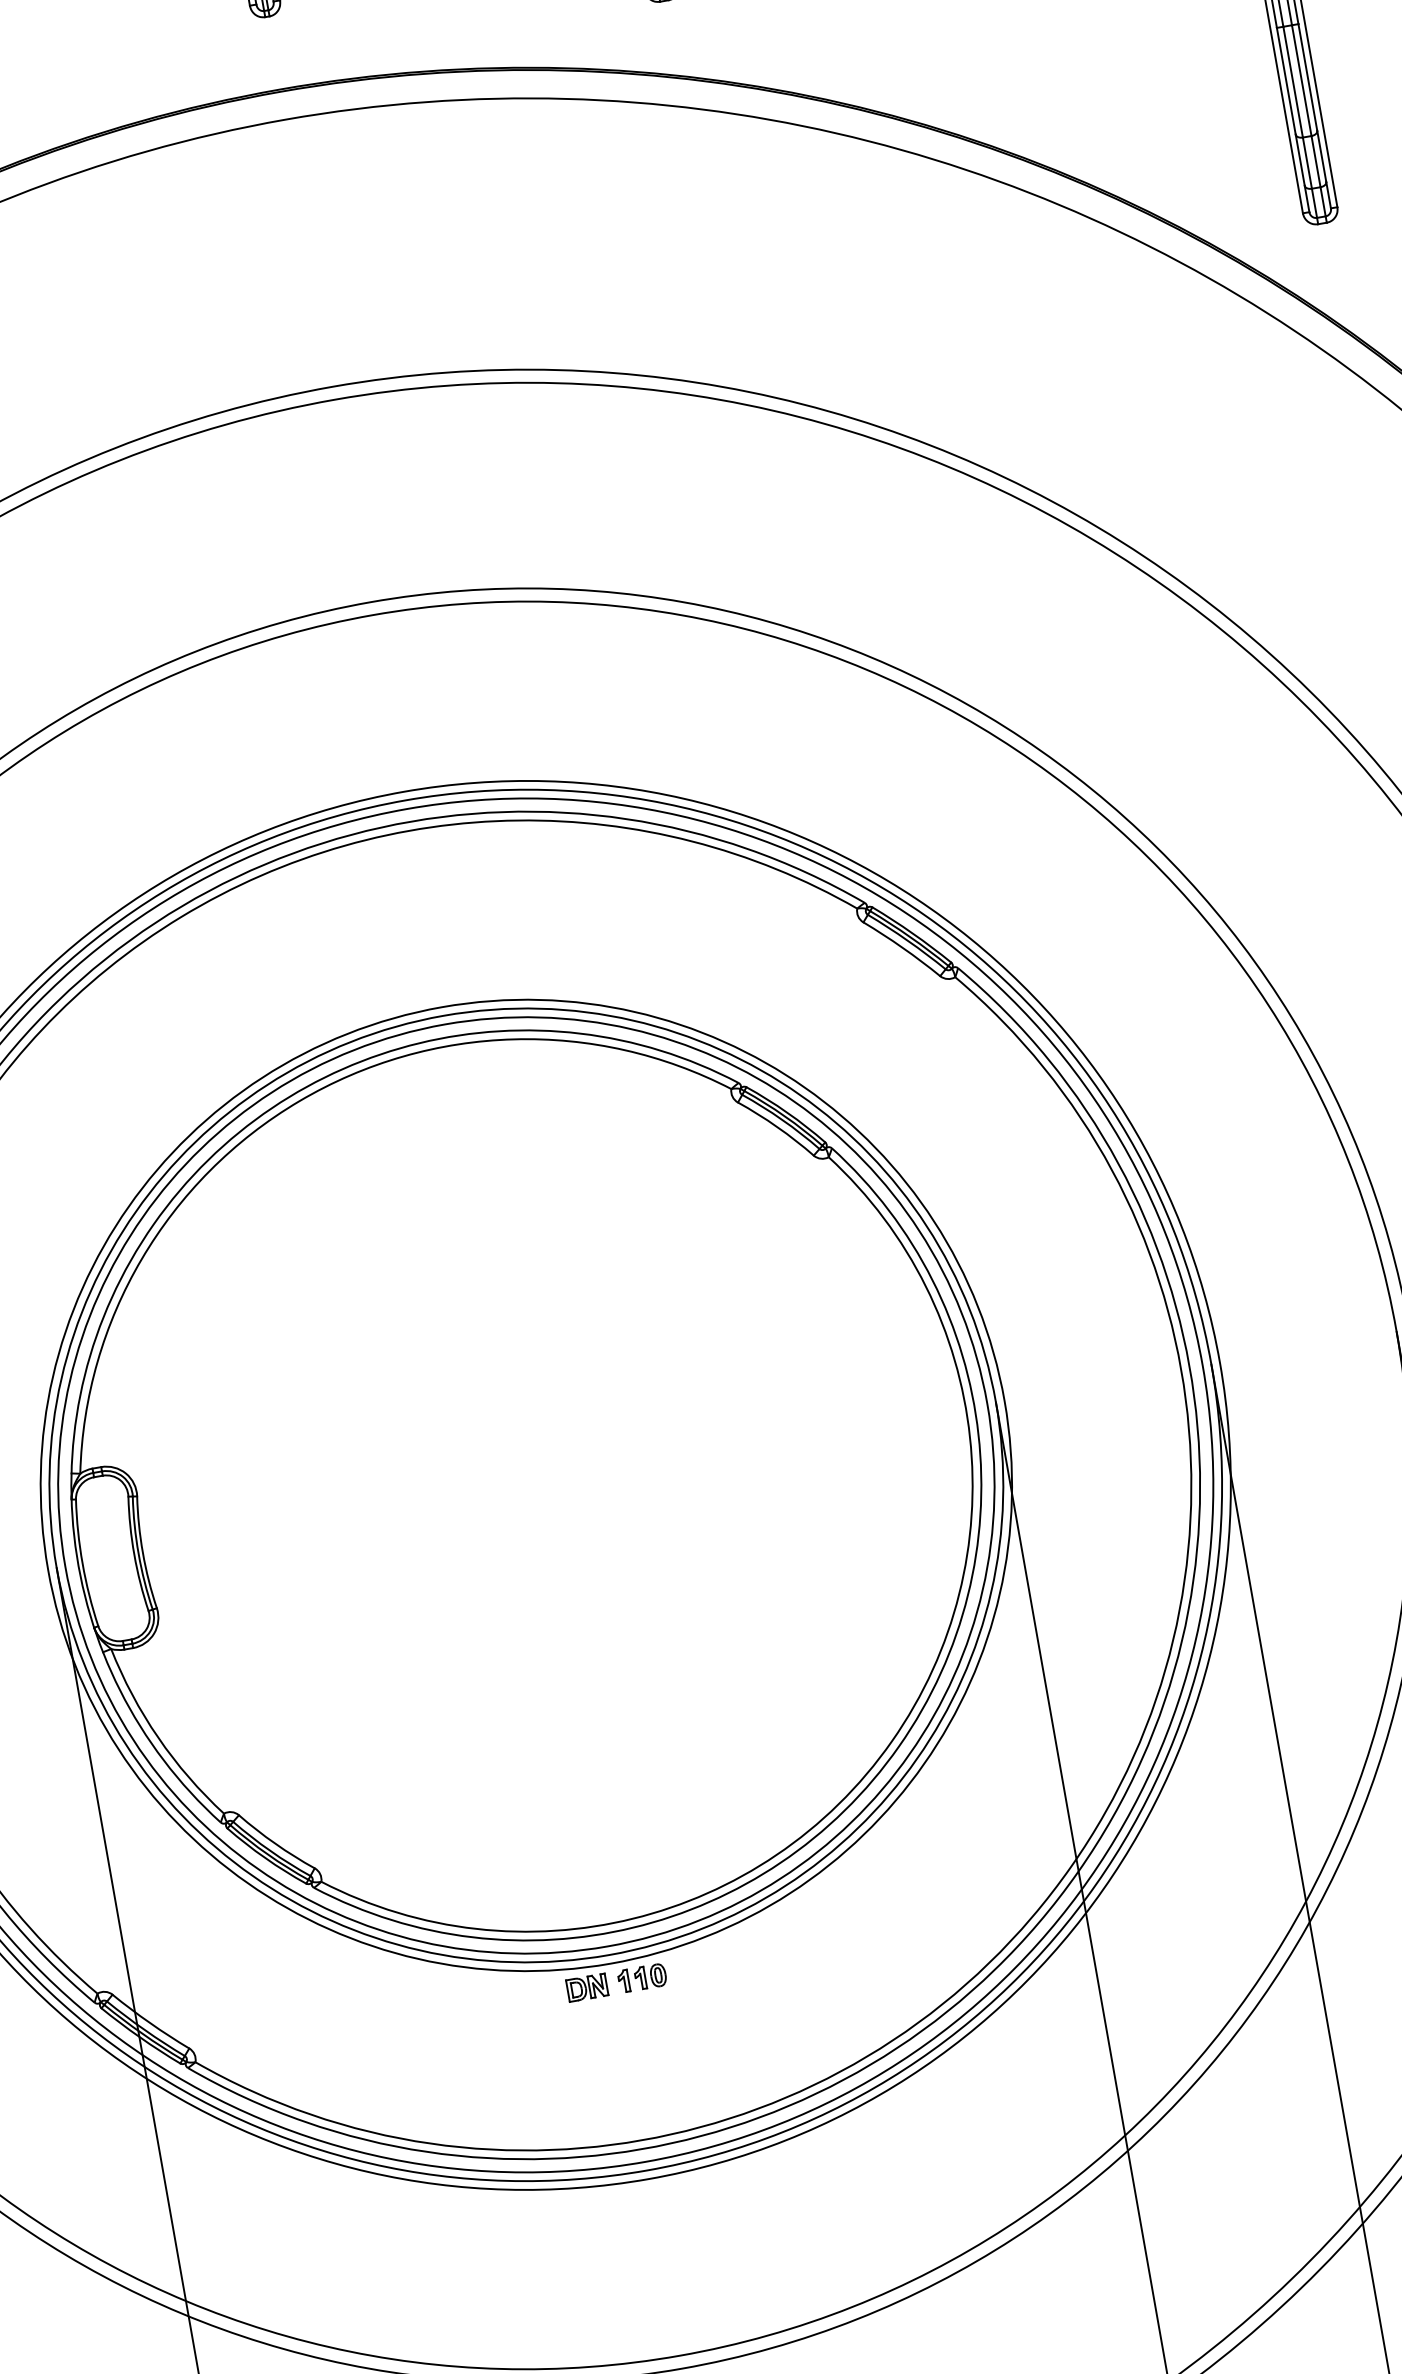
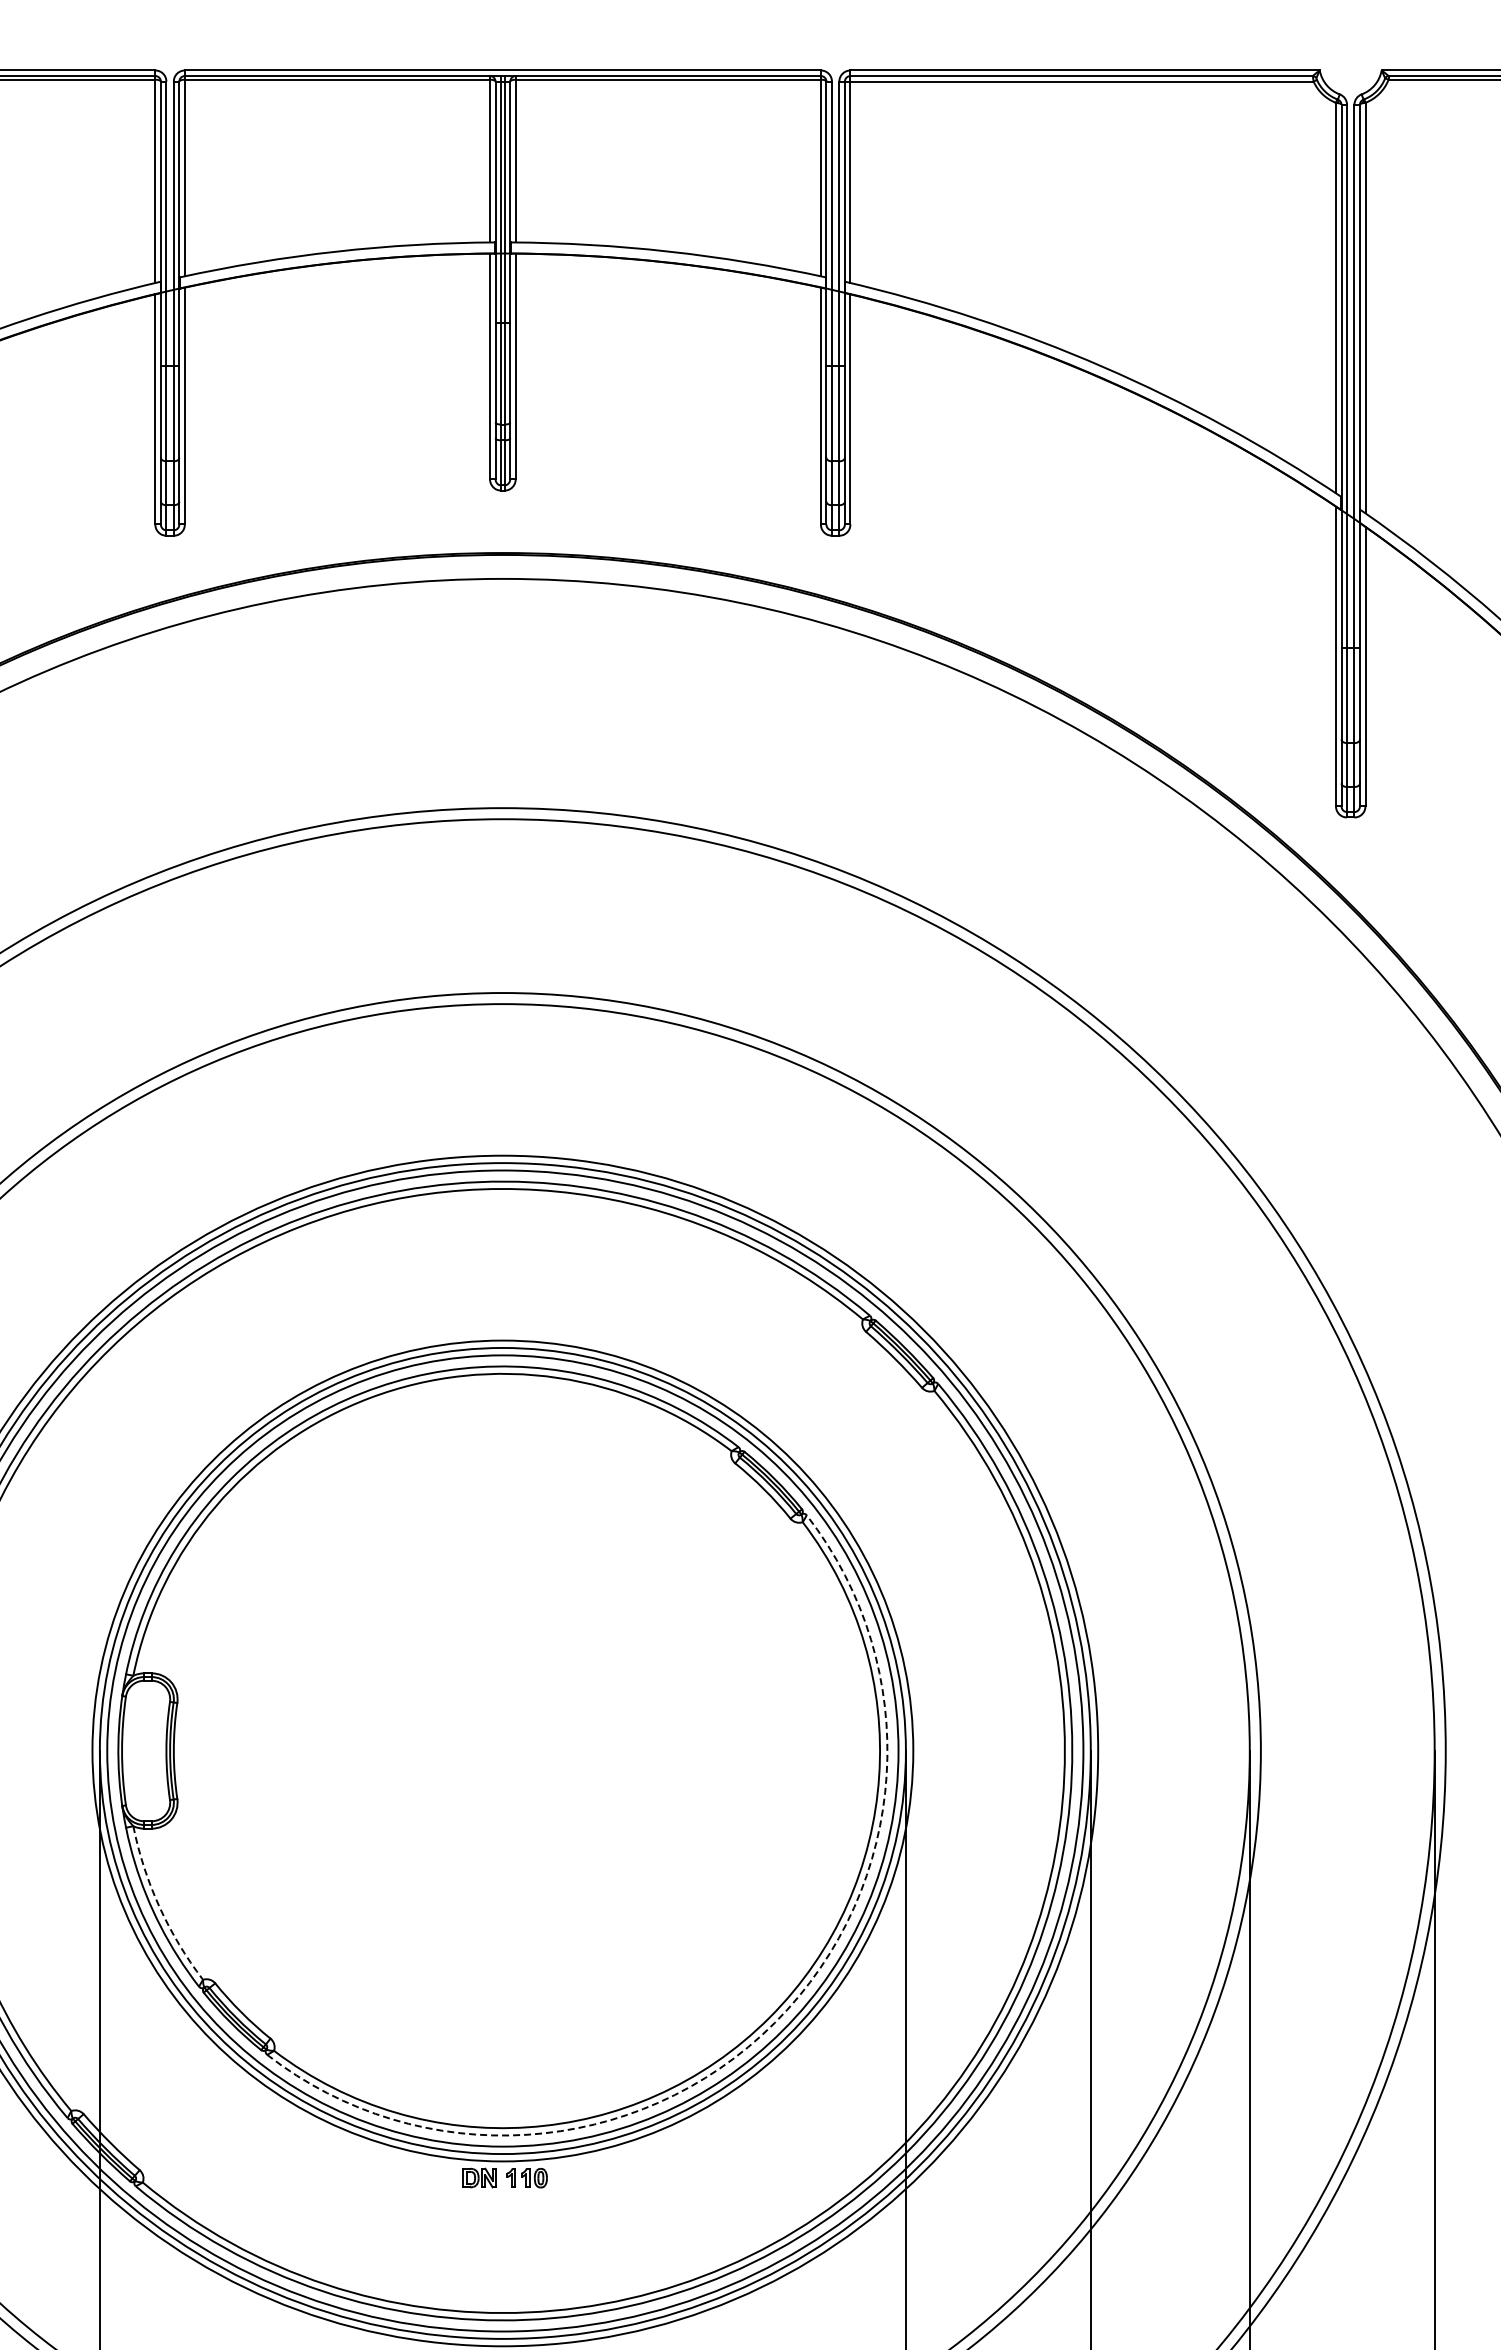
arc: (158, 1737) -> (159, 1906), solid -> dashed
arc: (898, 1745) -> (774, 2022), solid -> dashed

